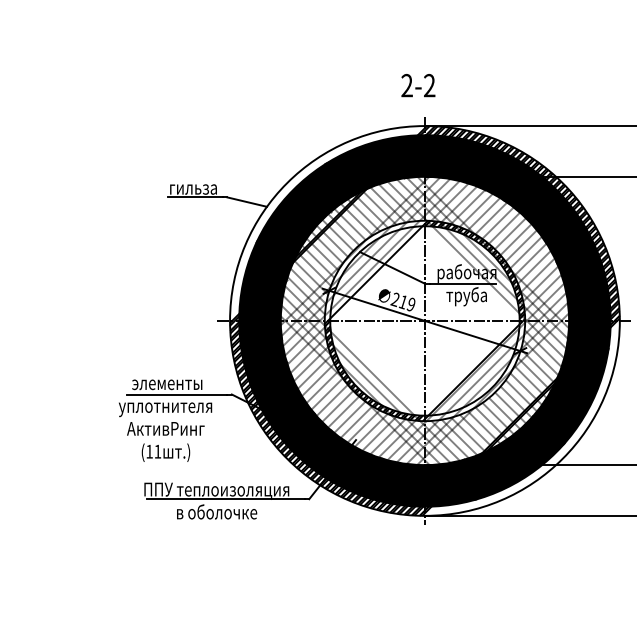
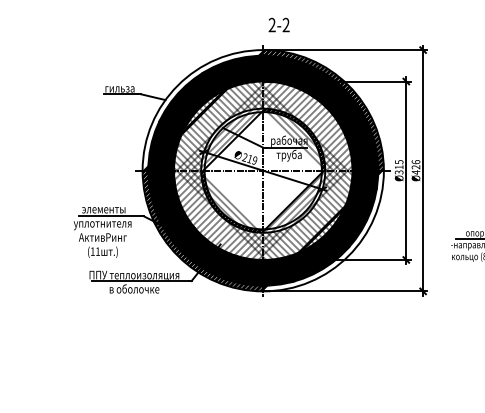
text: (417, 84) -> (278, 24), moved

